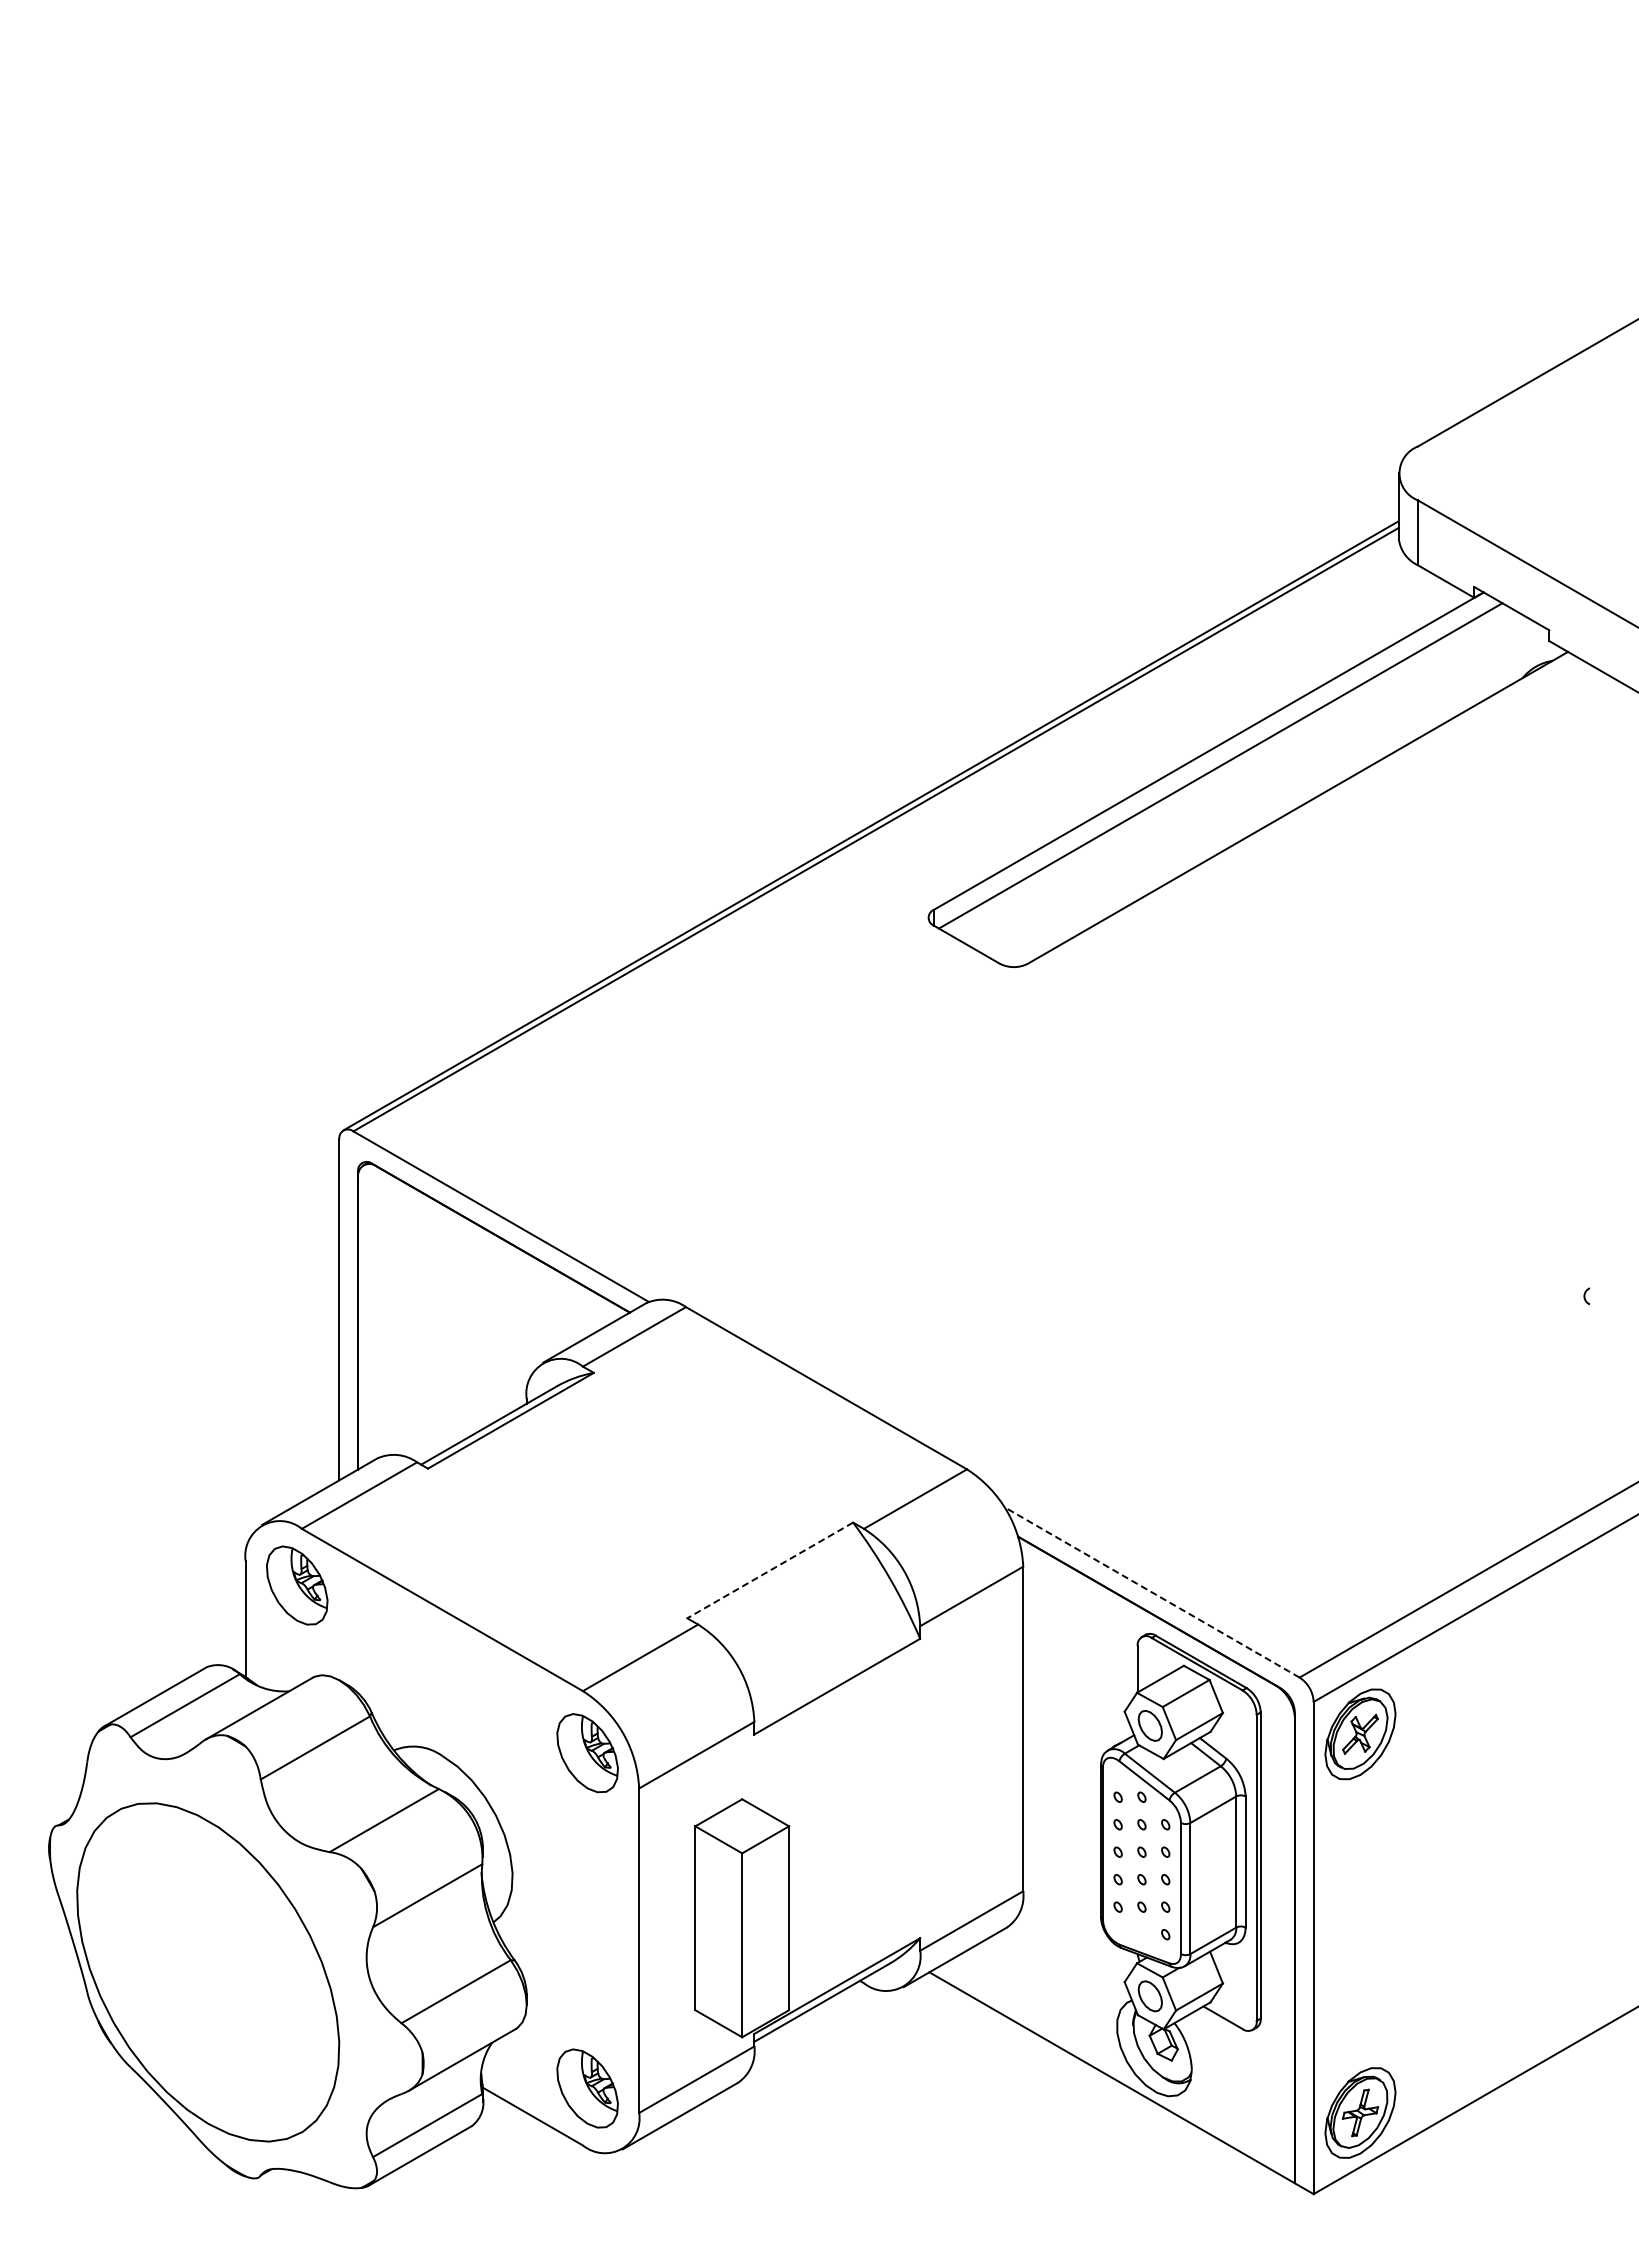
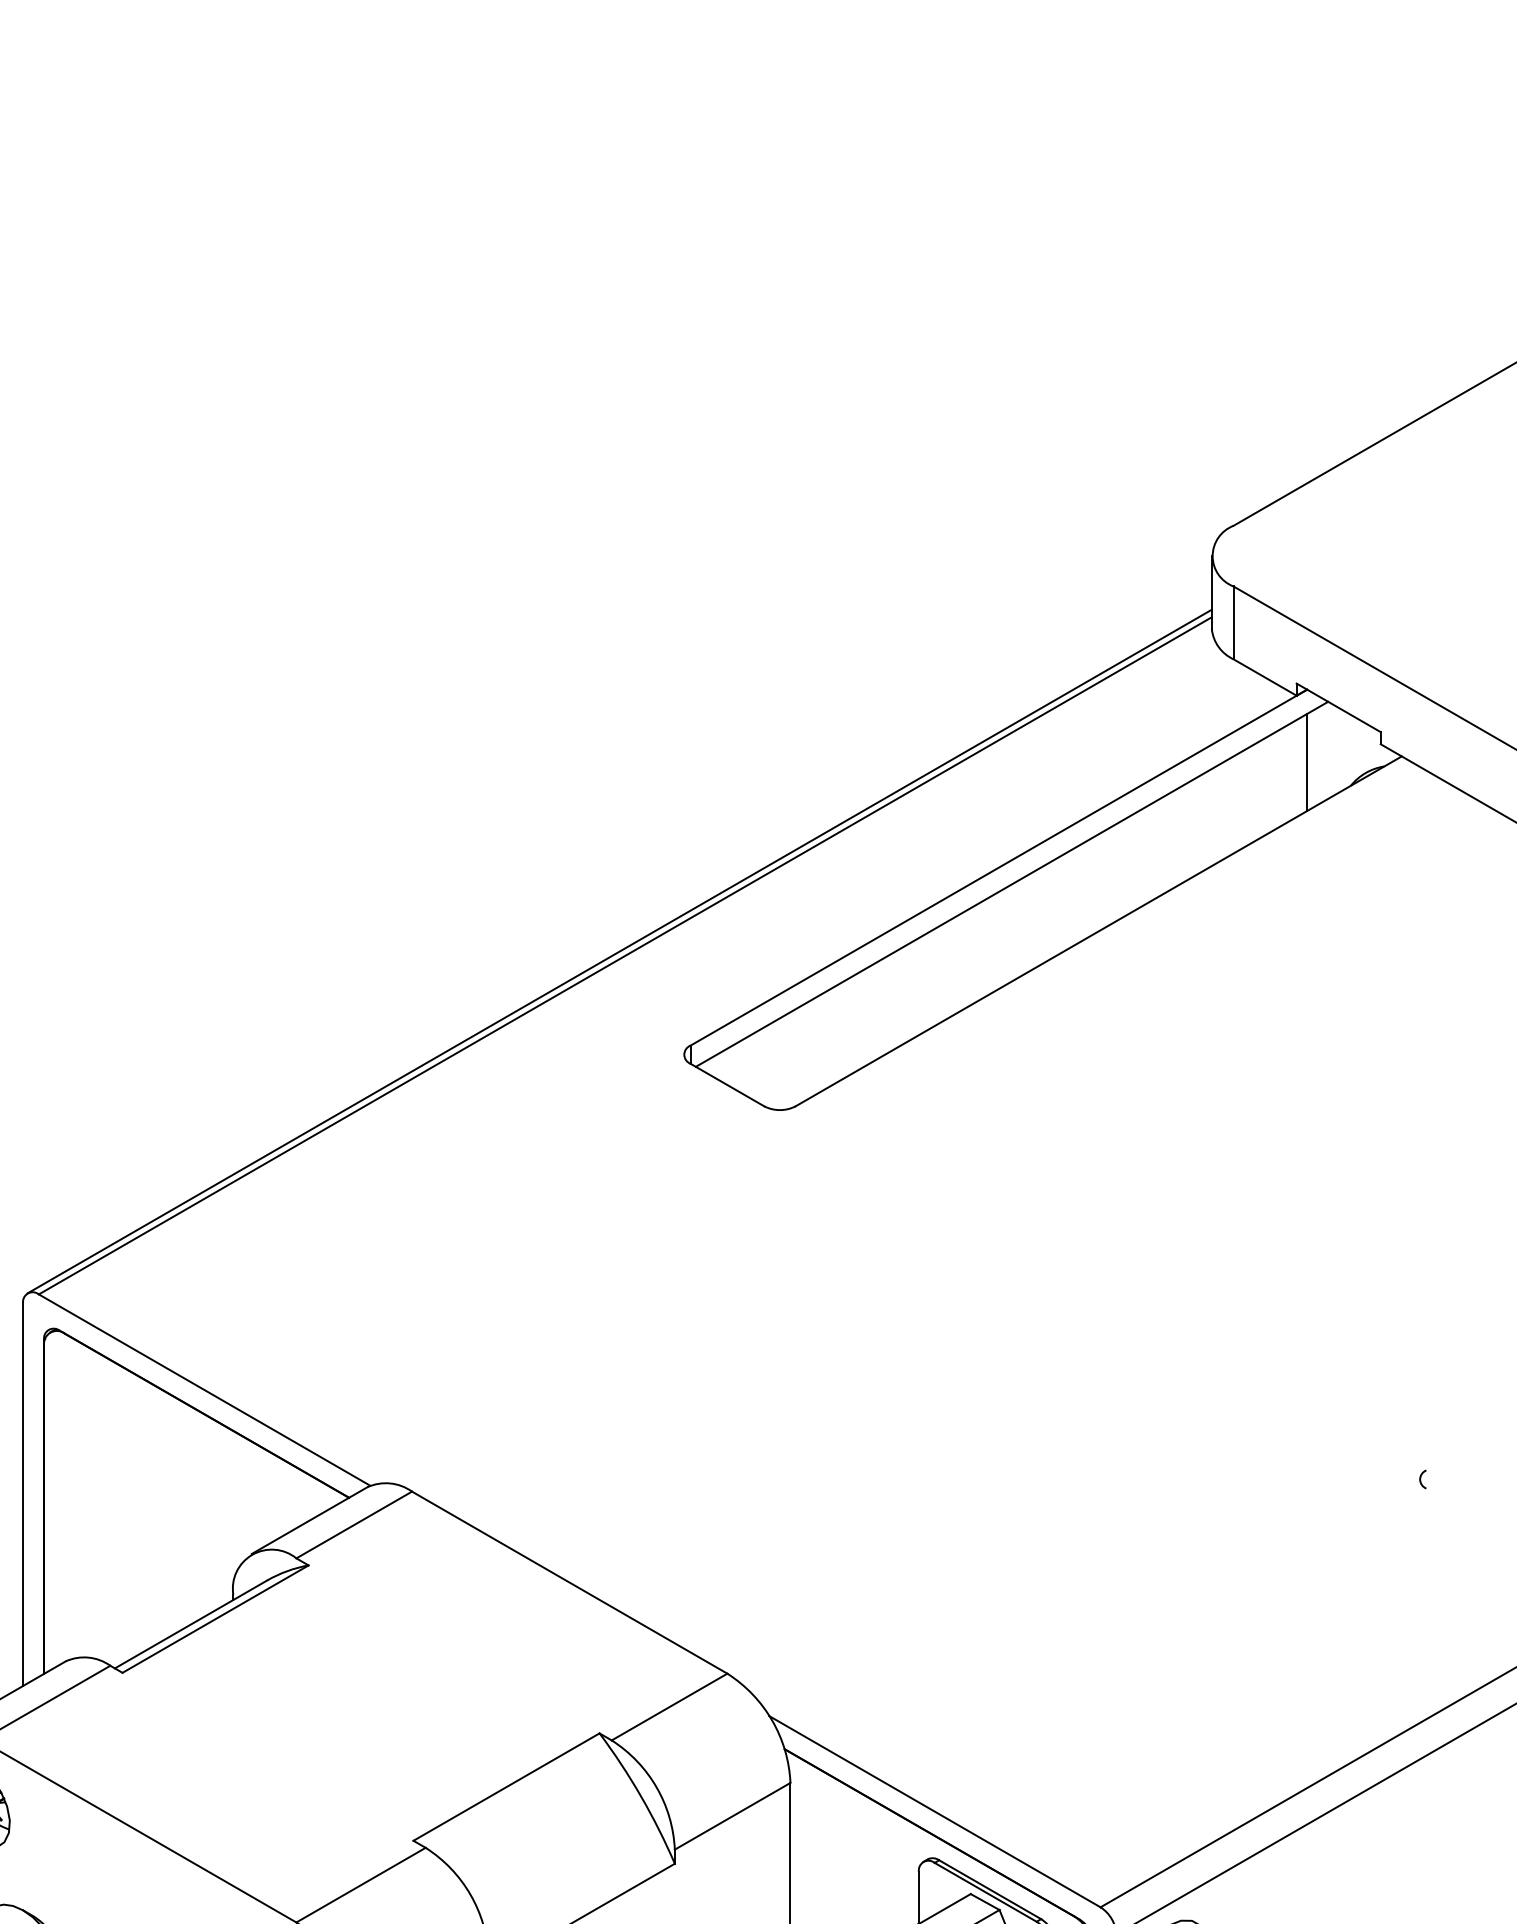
line: (1483, 657) -> (1306, 762), added
line: (770, 1570) -> (506, 1787), dashed -> solid
line: (1151, 1592) -> (934, 1811), dashed -> solid

